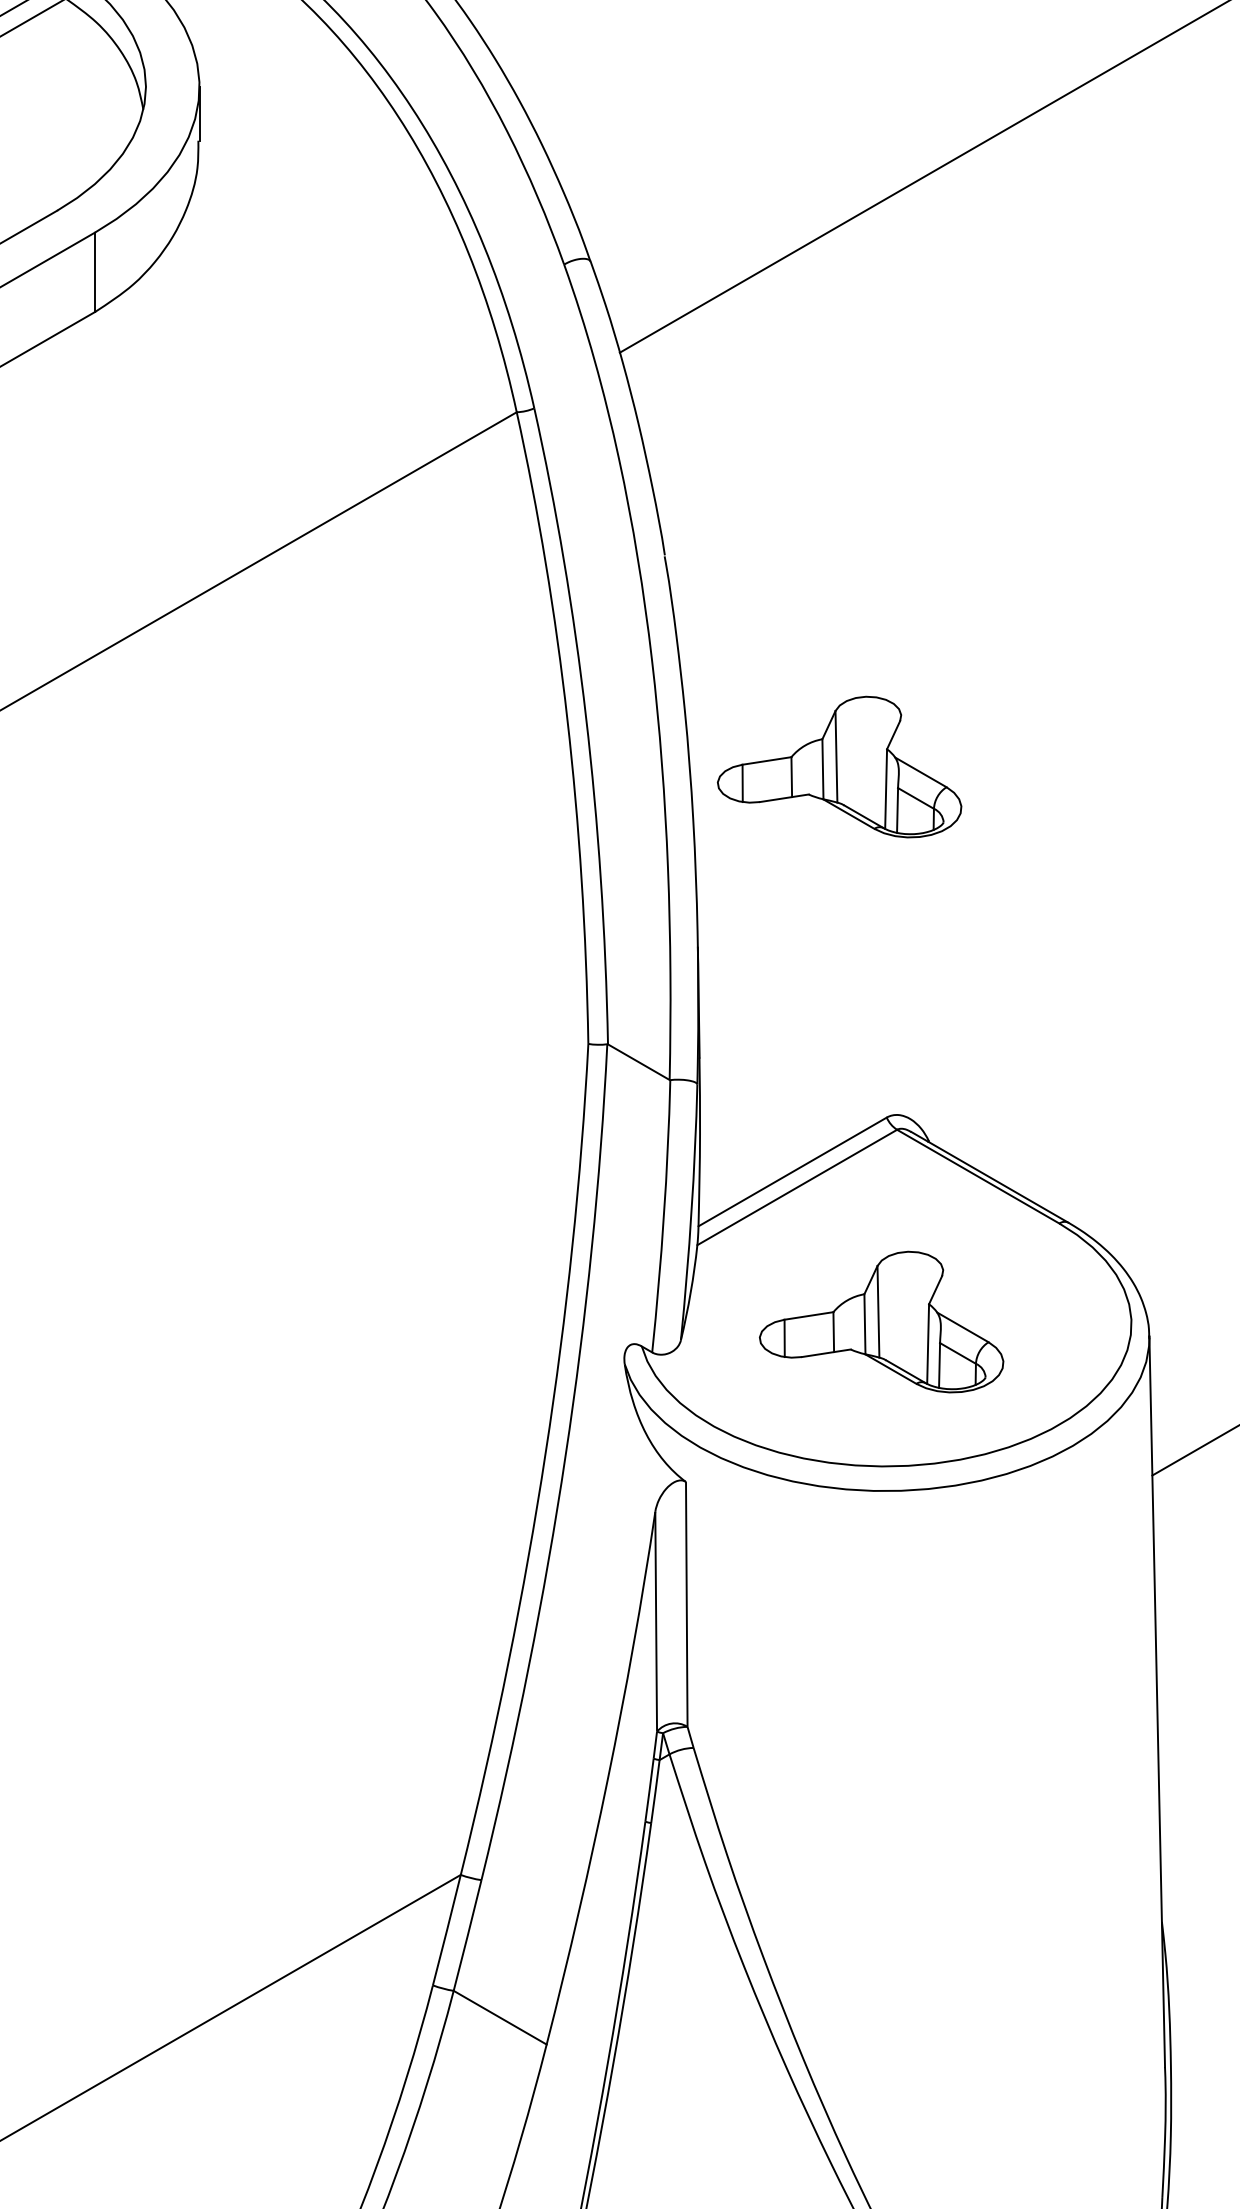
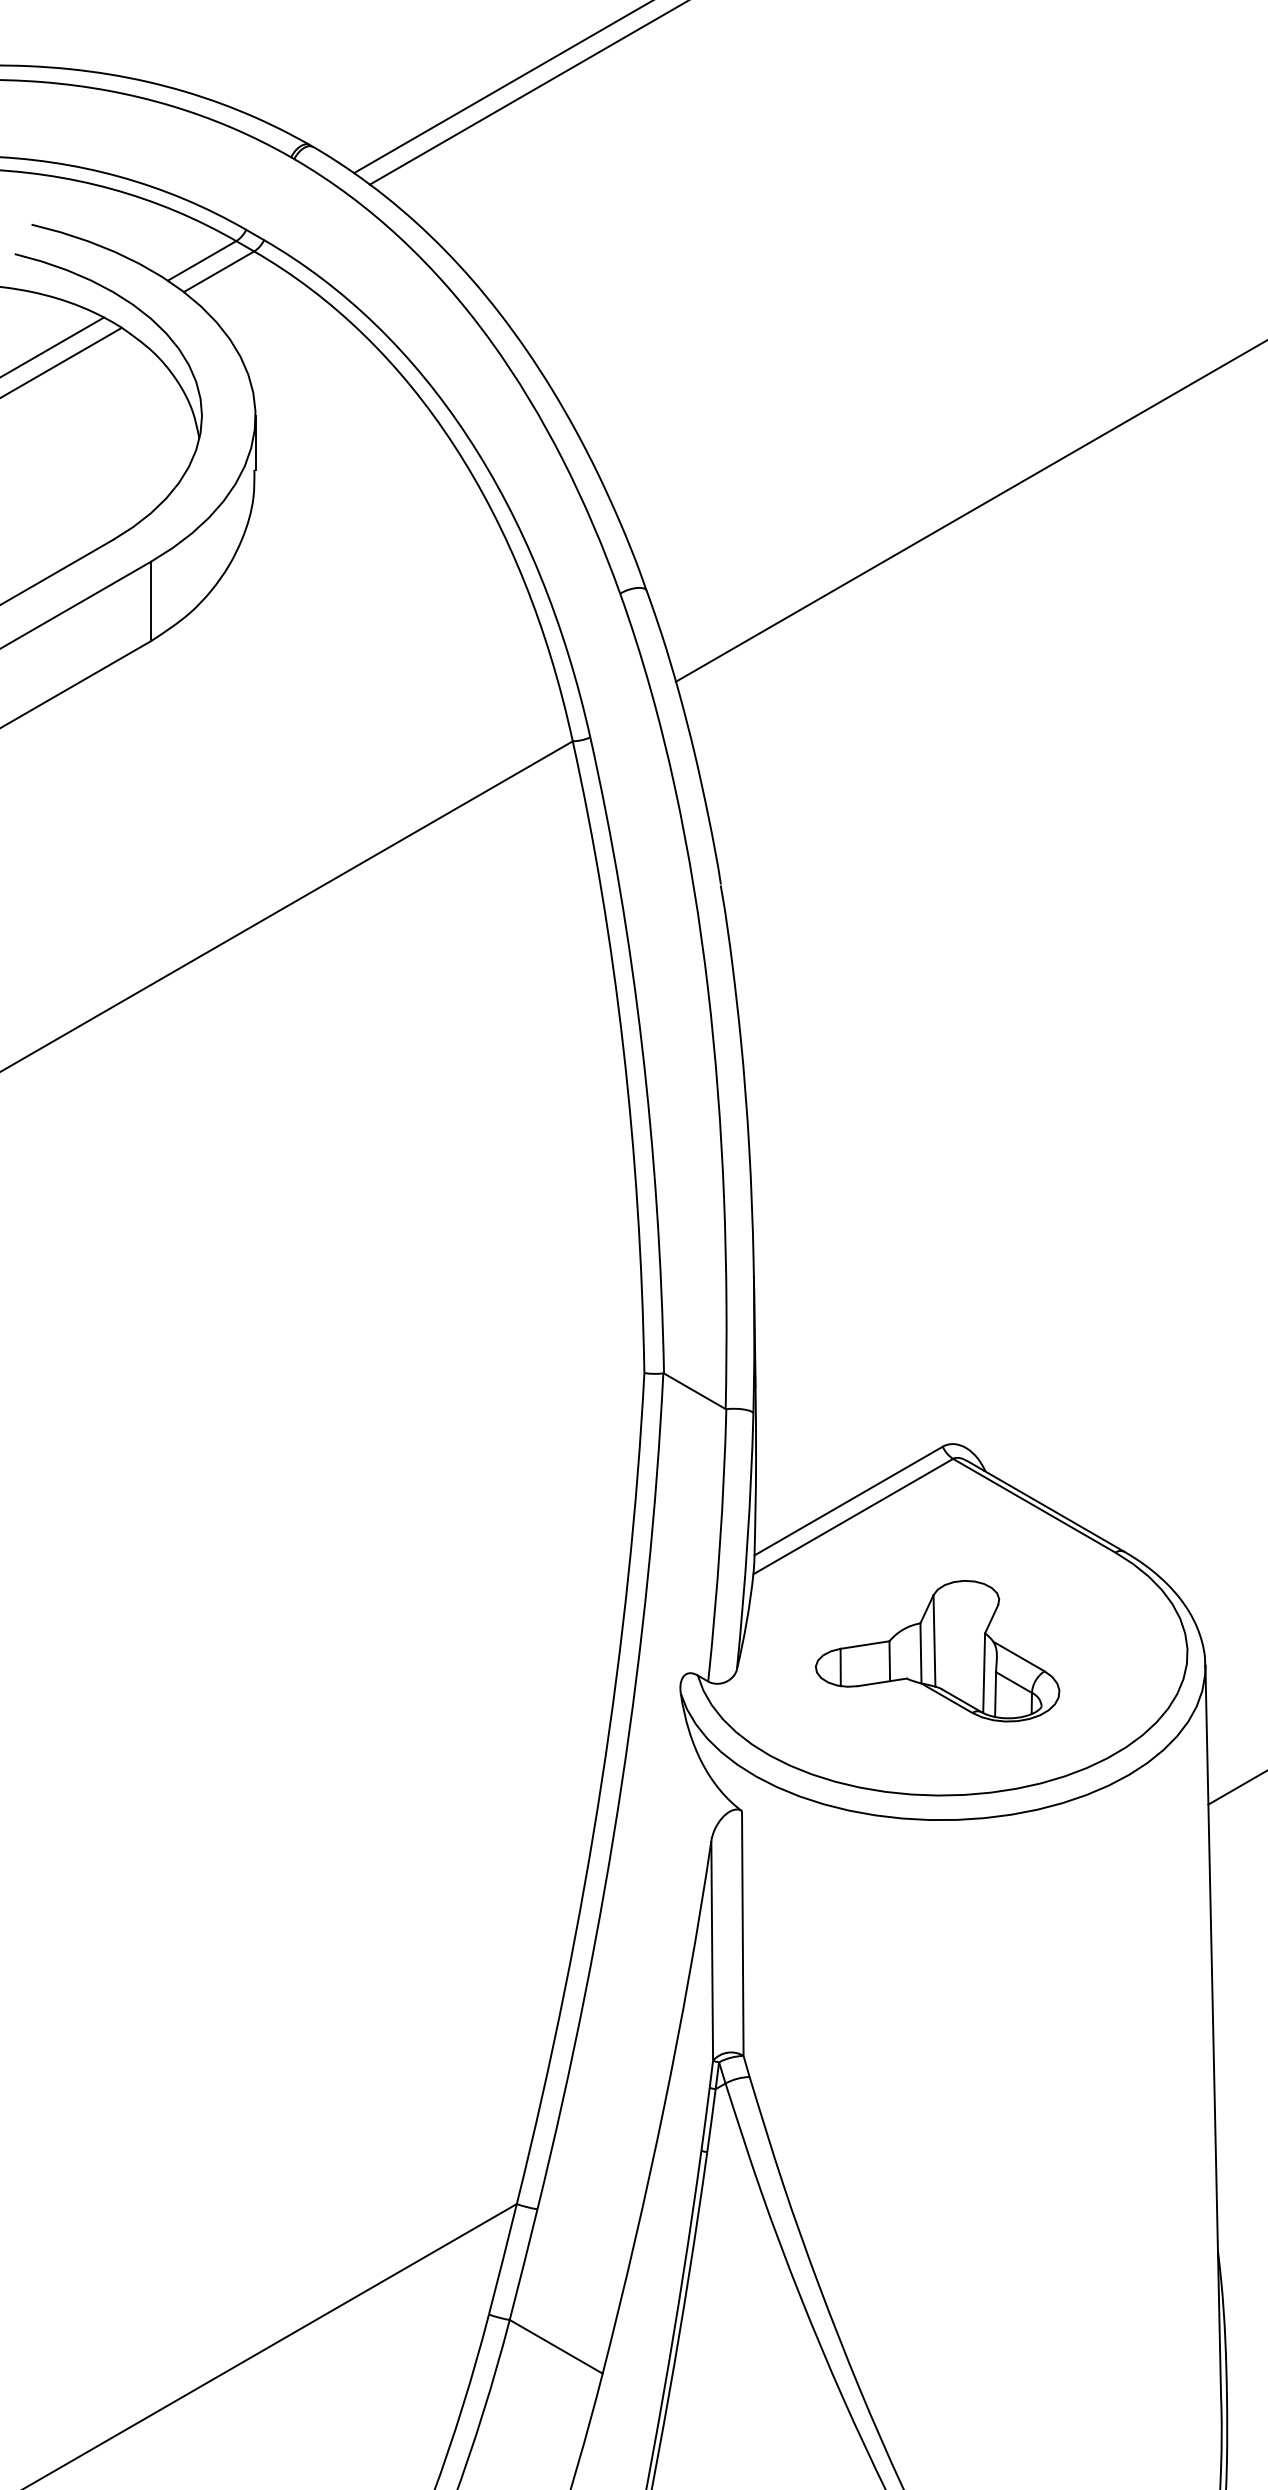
part: (839, 767) -> (895, 1096), removed

